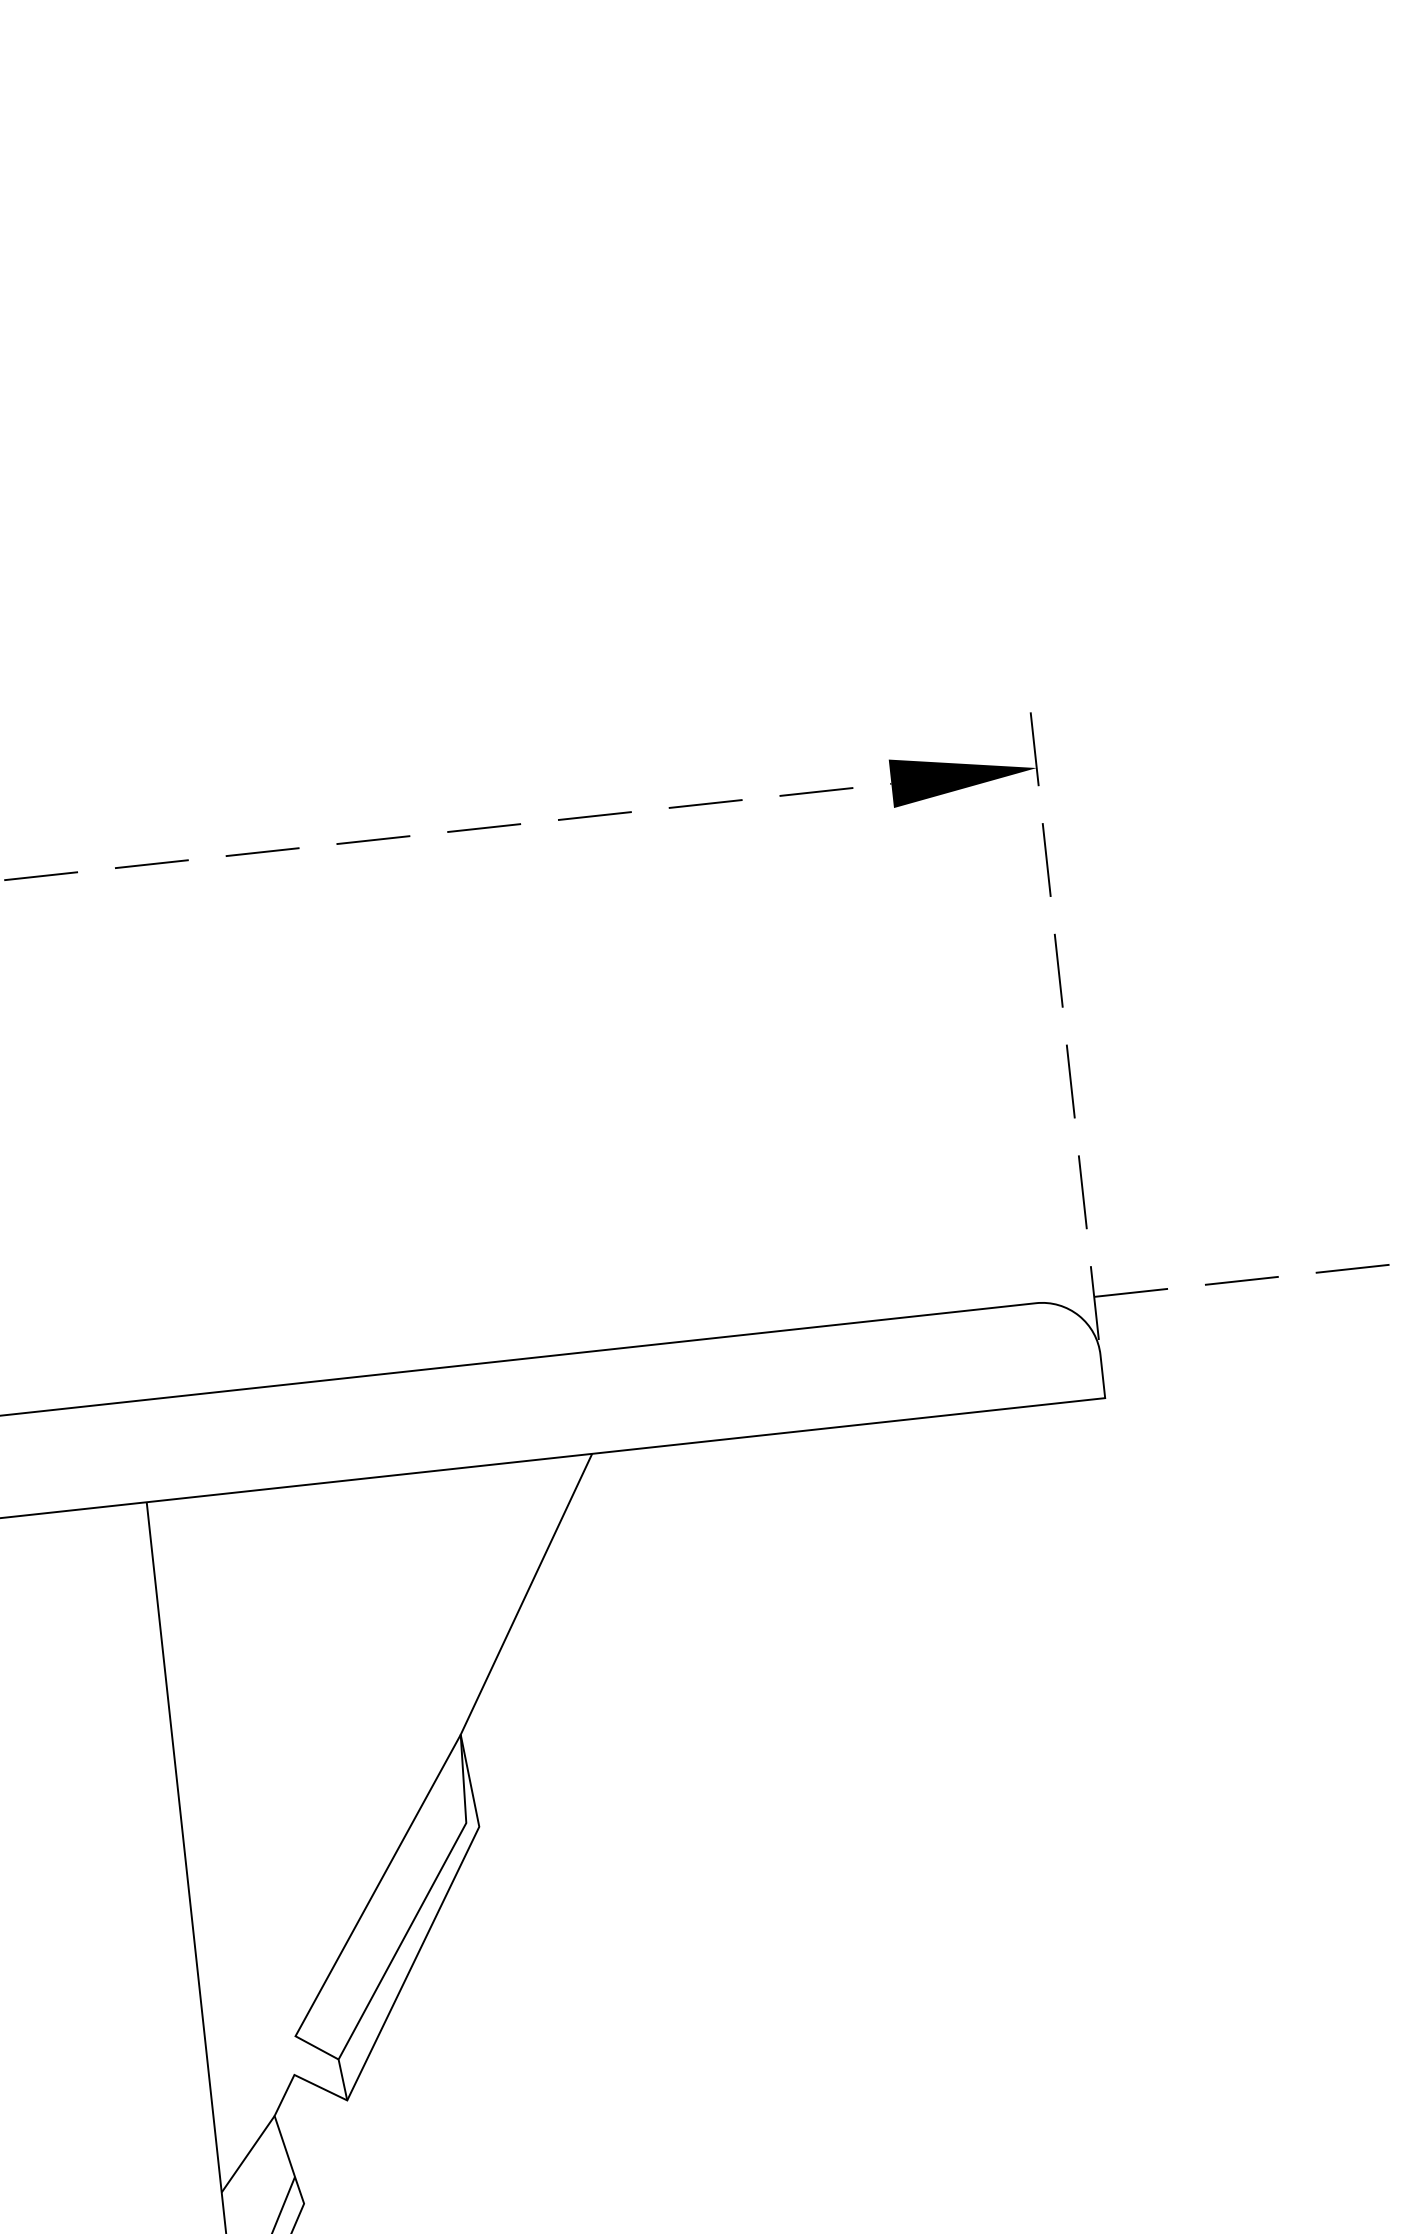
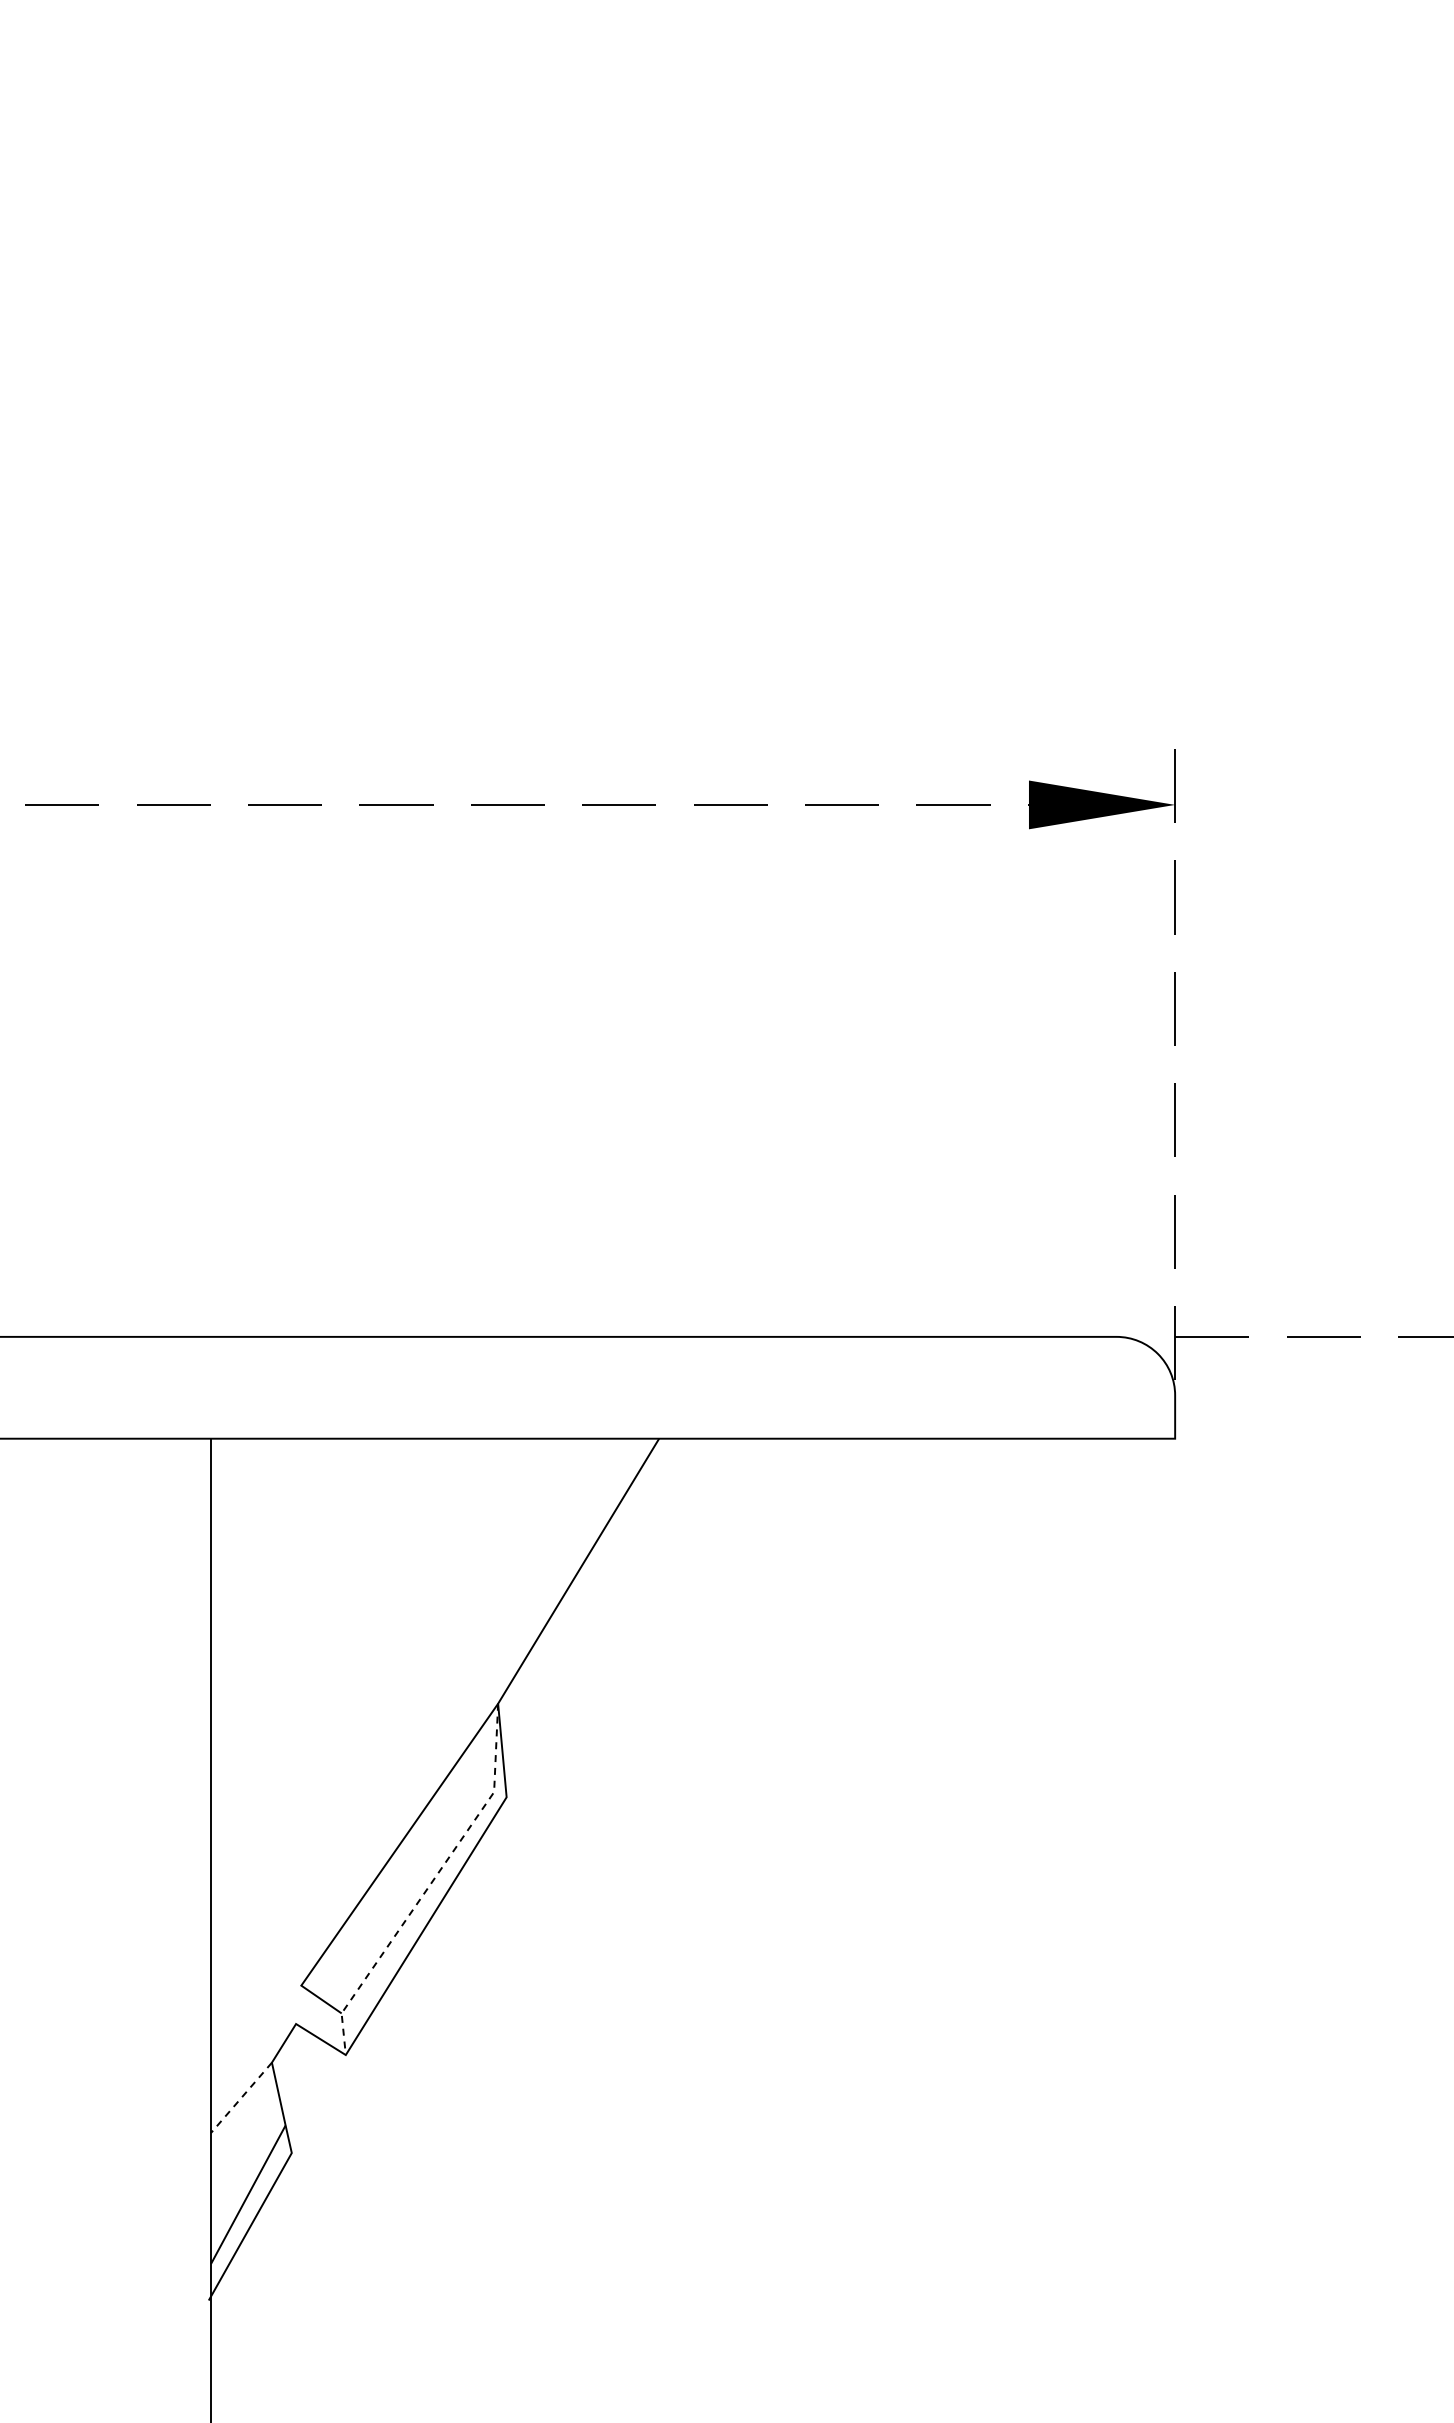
line: (413, 1920) -> (431, 1883), solid -> dashed
line: (248, 2154) -> (241, 2098), solid -> dashed

